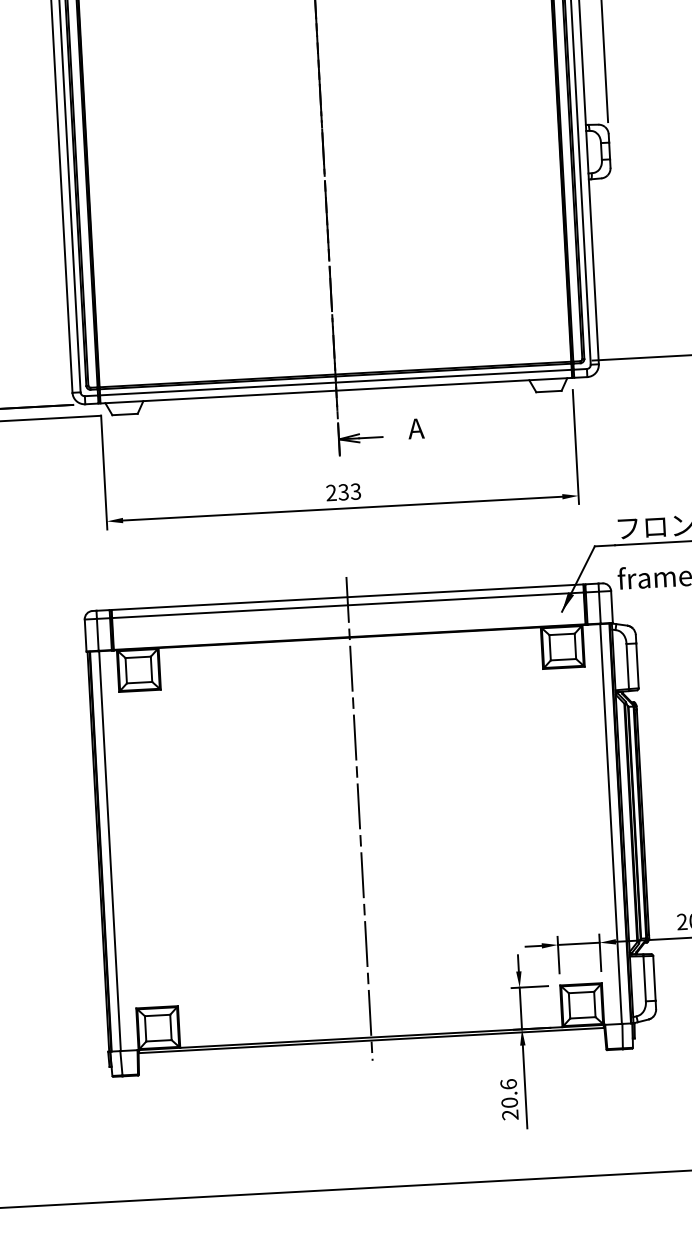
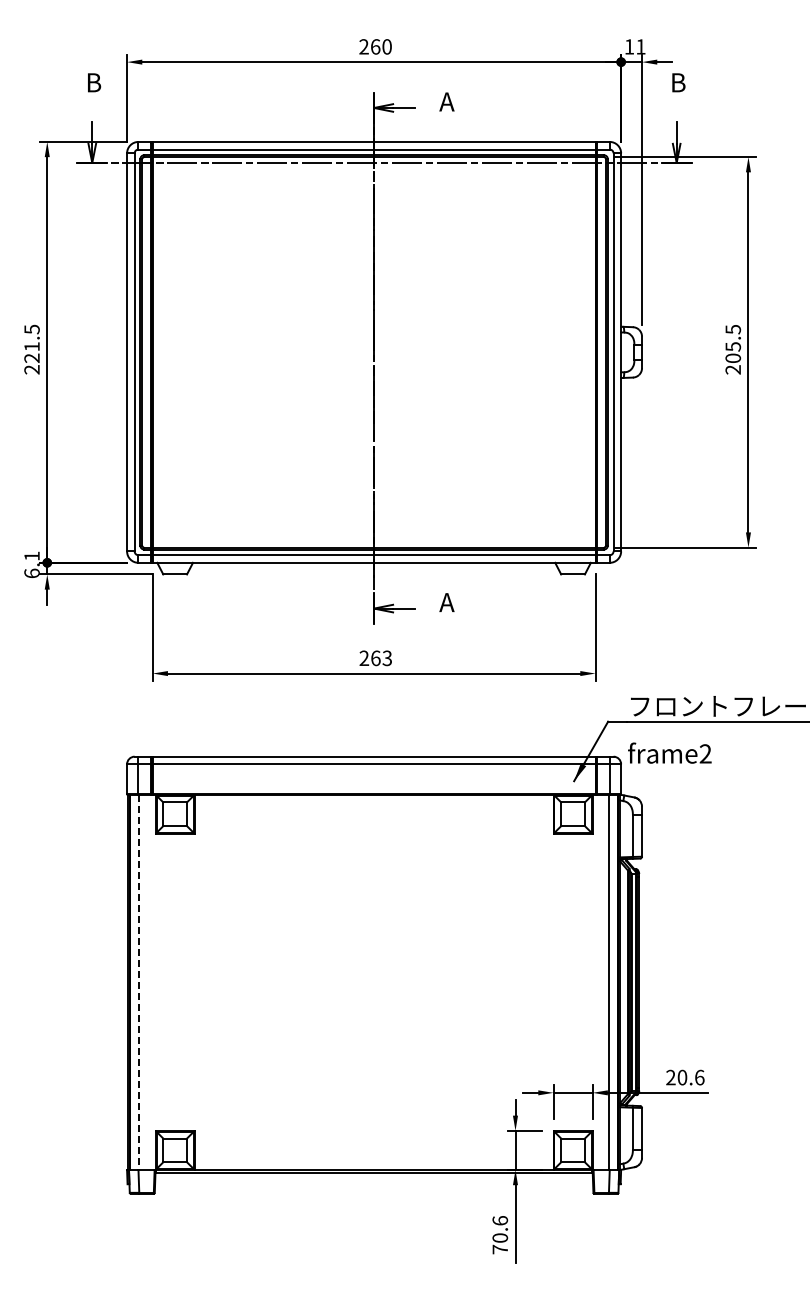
text: (343, 492) -> (375, 658), 233 -> 263
line: (359, 818) -> (374, 964), removed
line: (109, 851) -> (138, 982), solid -> dashed
text: (509, 1114) -> (499, 1249), 20.6 -> 70.6

